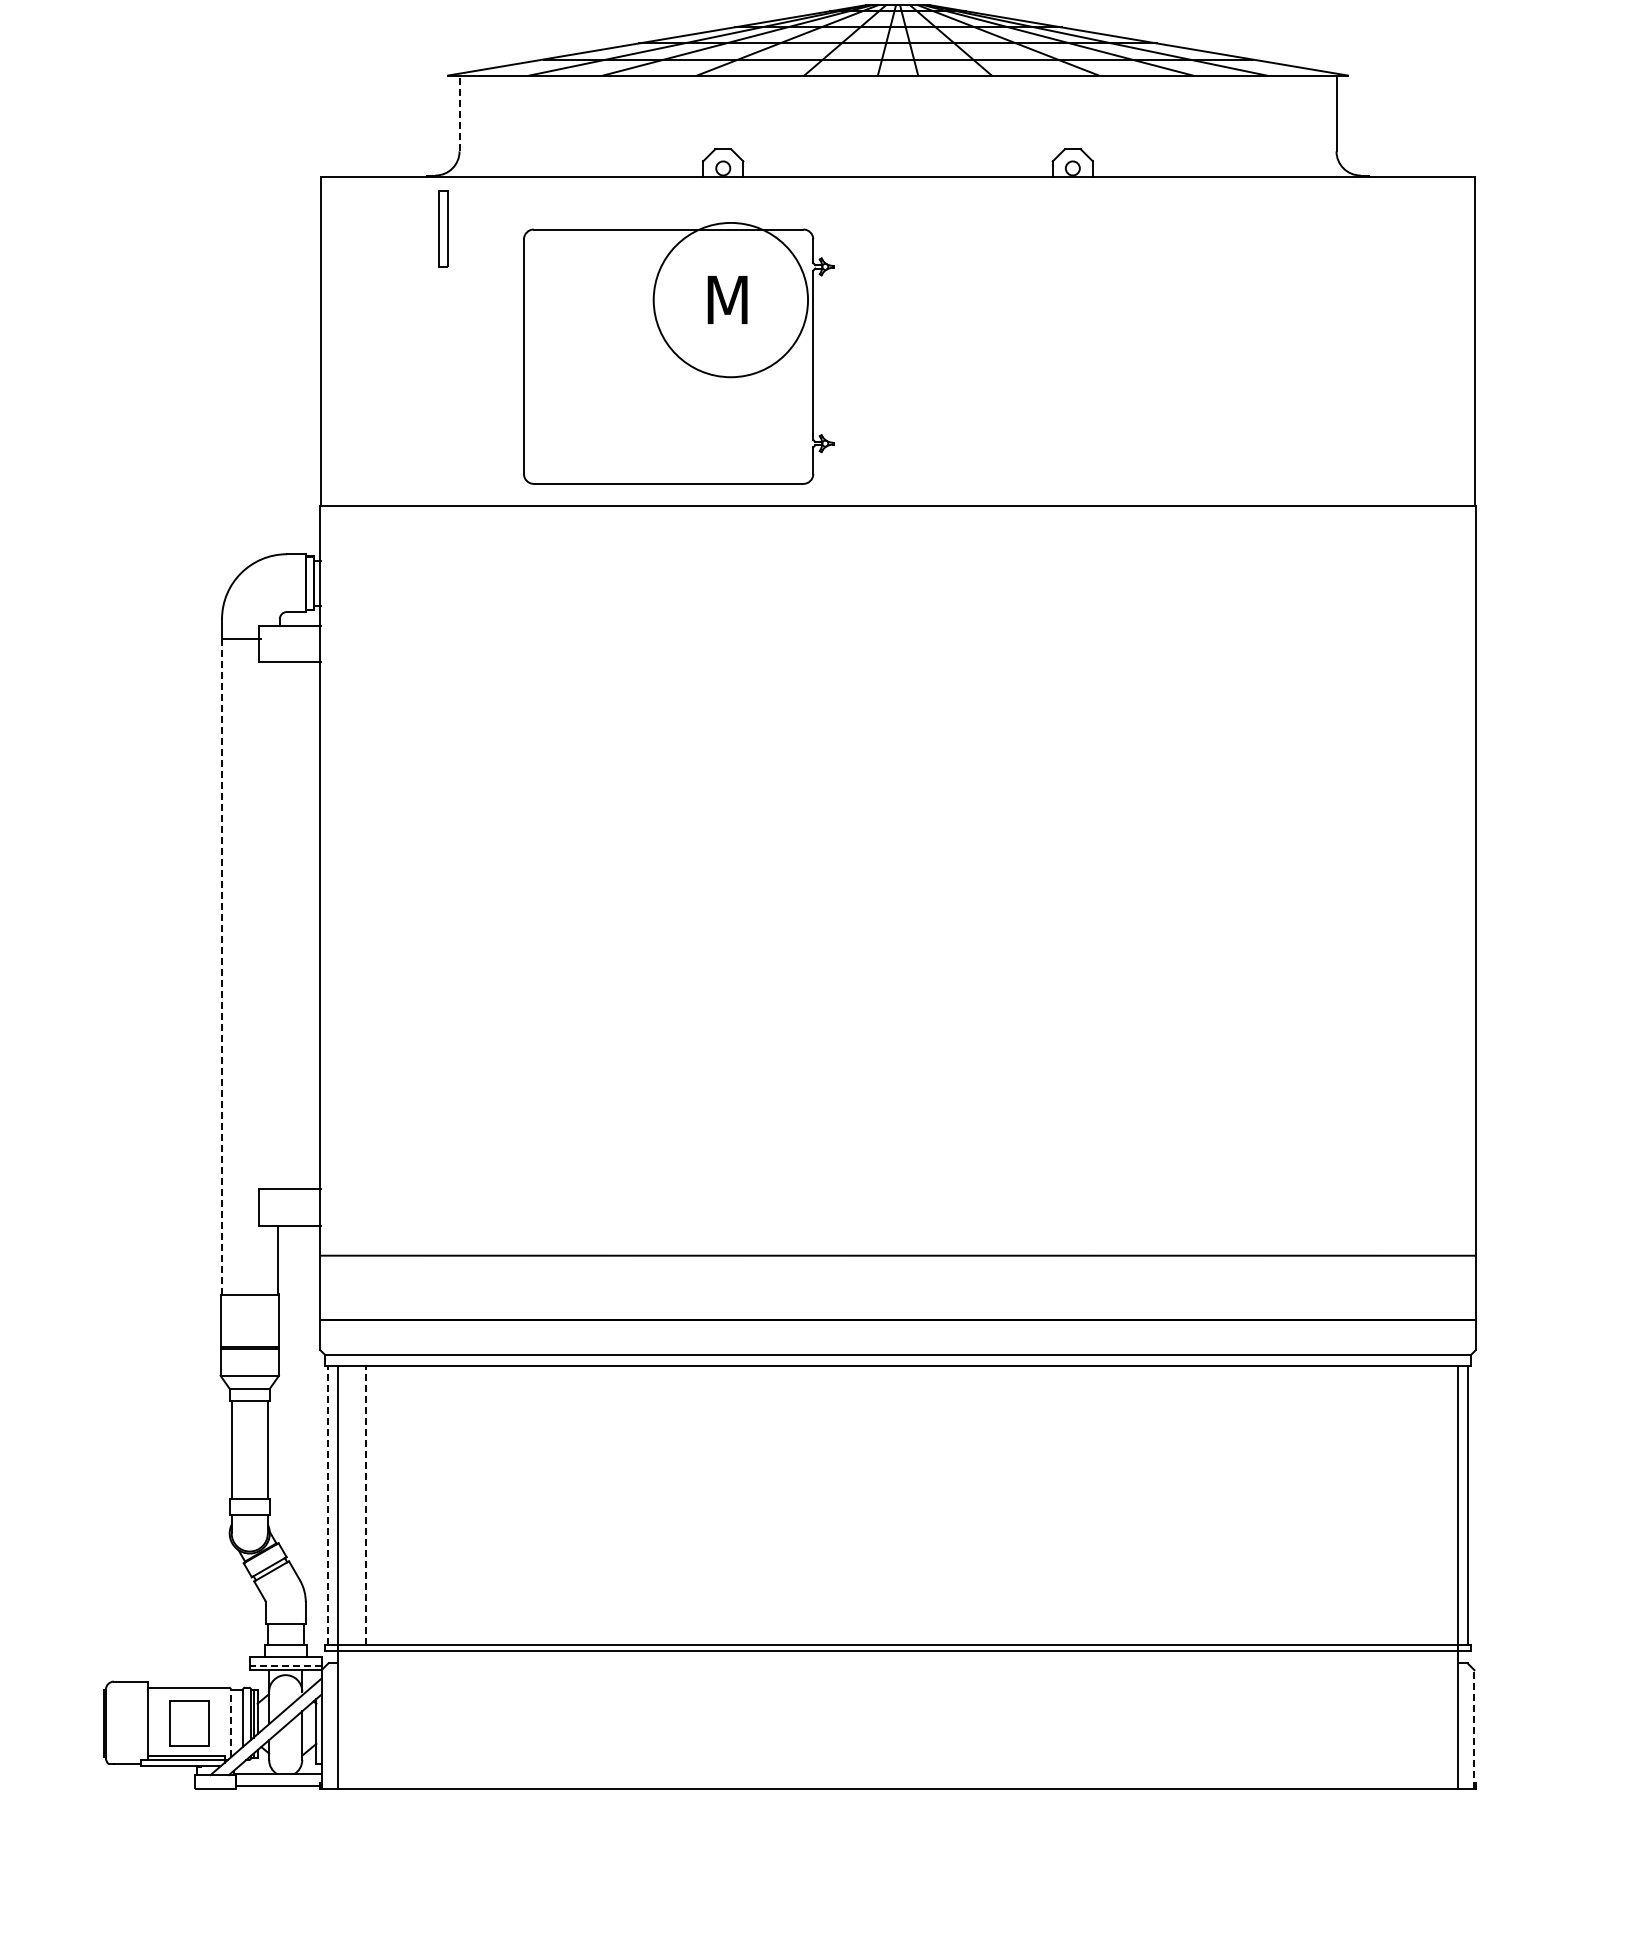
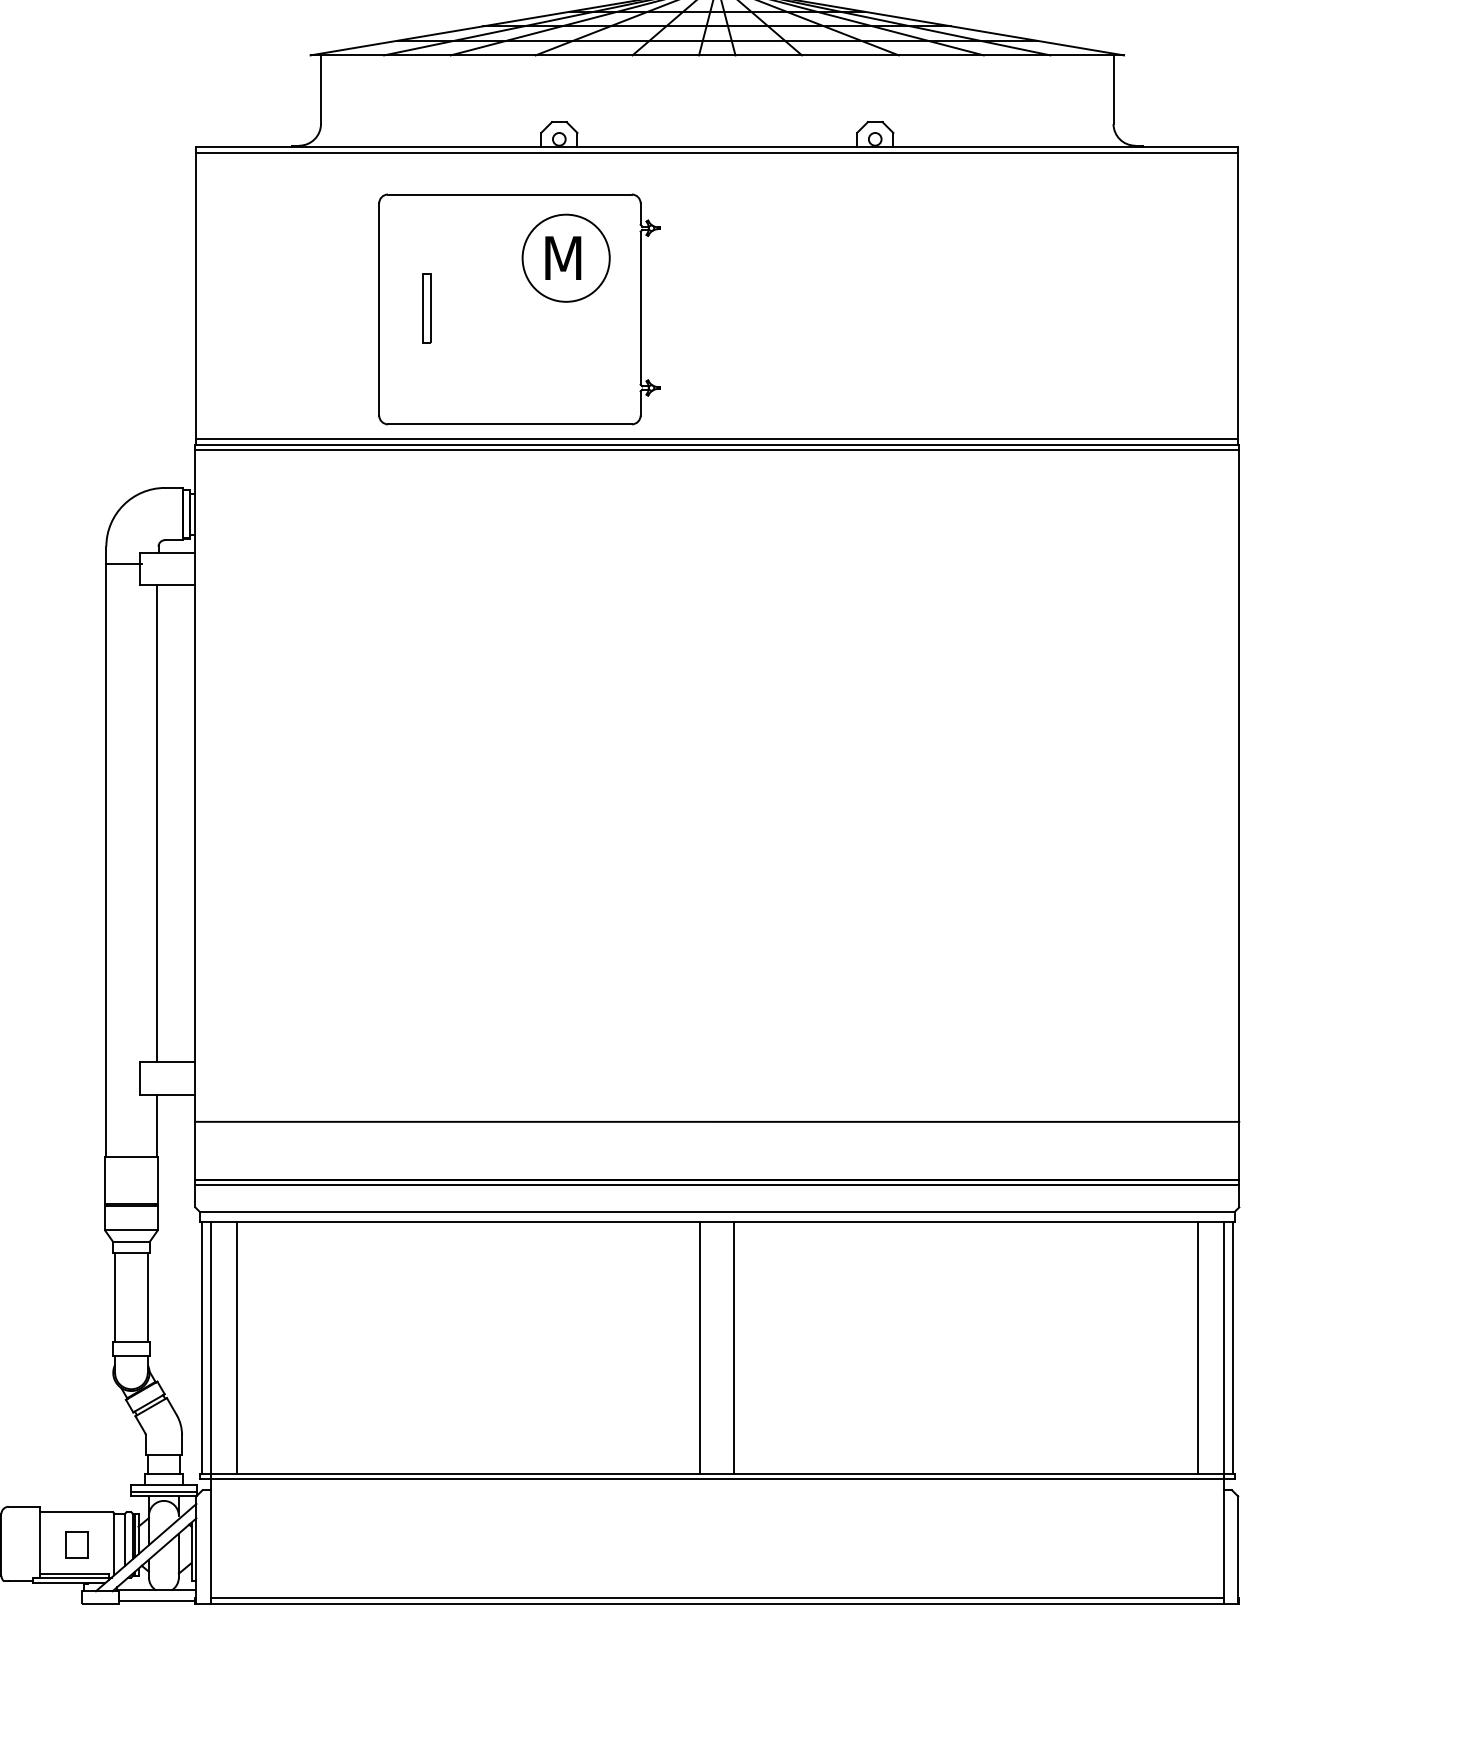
line: (459, 113) -> (320, 89), dashed -> solid
line: (897, 183) -> (716, 152), added
part: (443, 228) -> (426, 307), moved
circle: (730, 299) -> (565, 257), size x0.62
line: (897, 499) -> (716, 438), added
line: (897, 512) -> (716, 450), added
line: (277, 925) -> (156, 823), added
line: (222, 967) -> (106, 861), dashed -> solid
line: (897, 1326) -> (716, 1185), added
line: (327, 1505) -> (201, 1347), dashed -> solid
line: (366, 1505) -> (236, 1347), dashed -> solid
line: (879, 1505) -> (700, 1347), added
line: (917, 1505) -> (734, 1347), added
line: (1429, 1505) -> (1197, 1347), added
line: (285, 1665) -> (163, 1492), dashed -> solid
part: (188, 1723) -> (76, 1544), size x0.62
line: (230, 1723) -> (114, 1544), dashed -> solid
line: (1474, 1729) -> (1238, 1550), dashed -> solid
line: (897, 1783) -> (716, 1598), added

